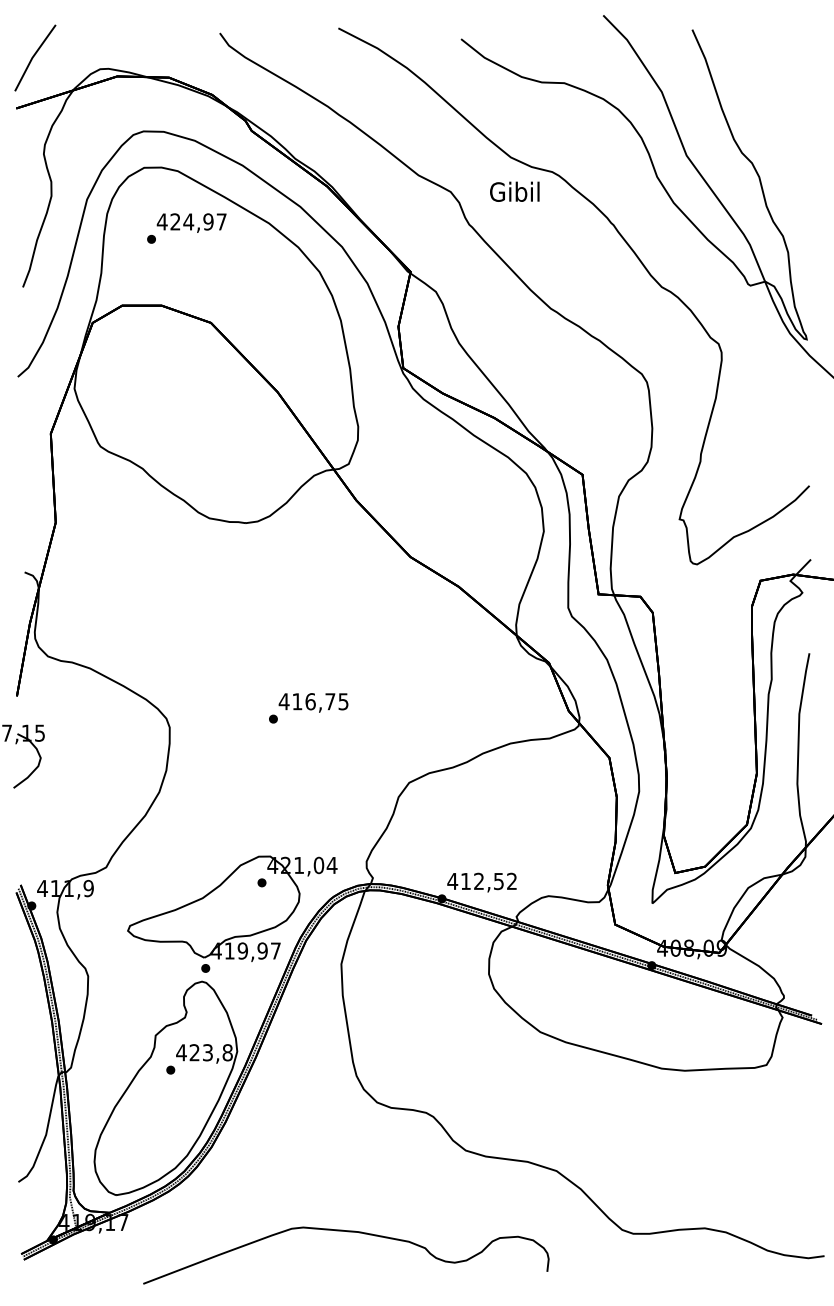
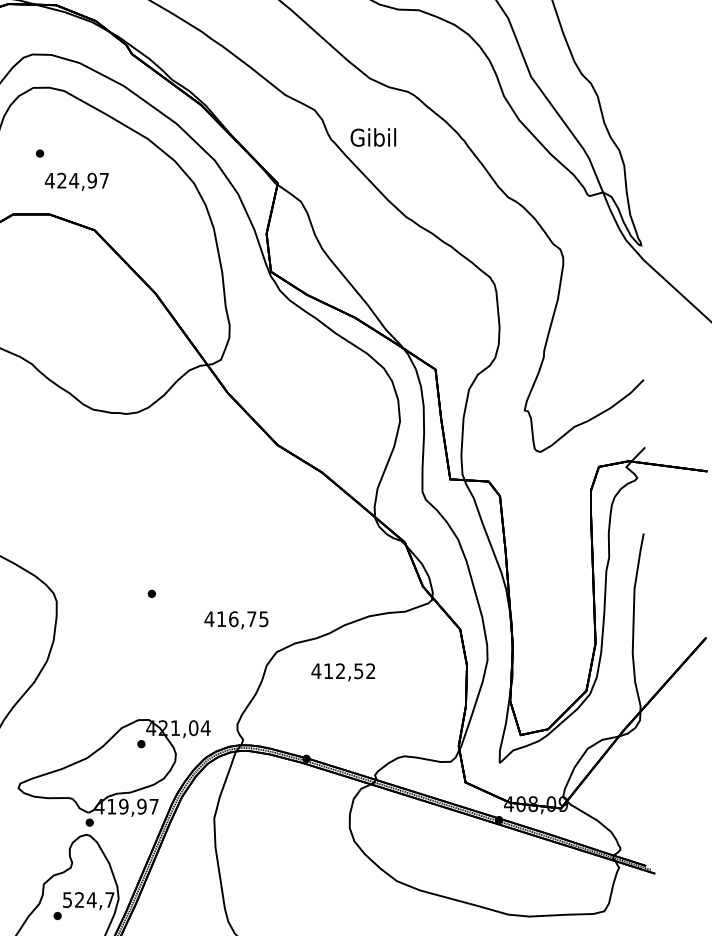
text: (514, 191) -> (373, 137), moved
text: (191, 222) -> (76, 181), moved
text: (313, 702) -> (236, 619), moved
text: (481, 882) -> (342, 672), moved
text: (204, 1052) -> (88, 899), 423,8 -> 524,7

